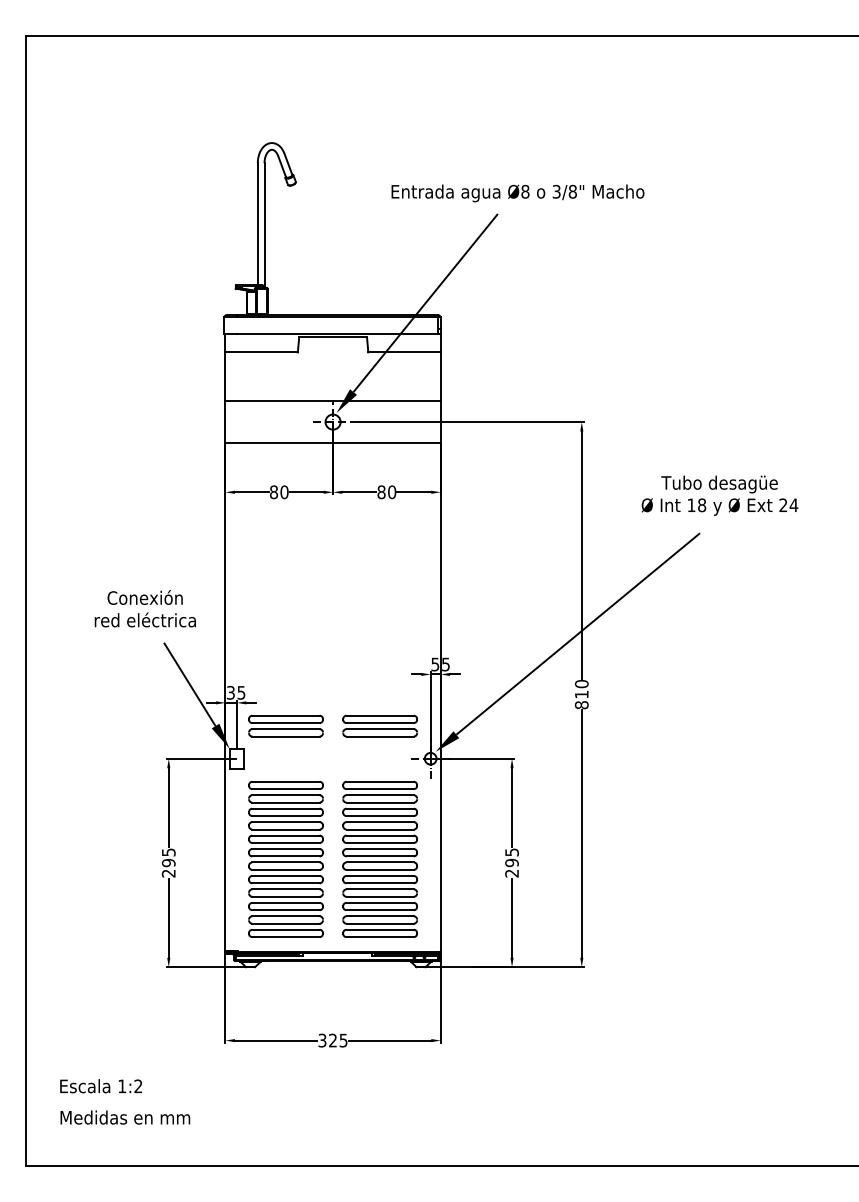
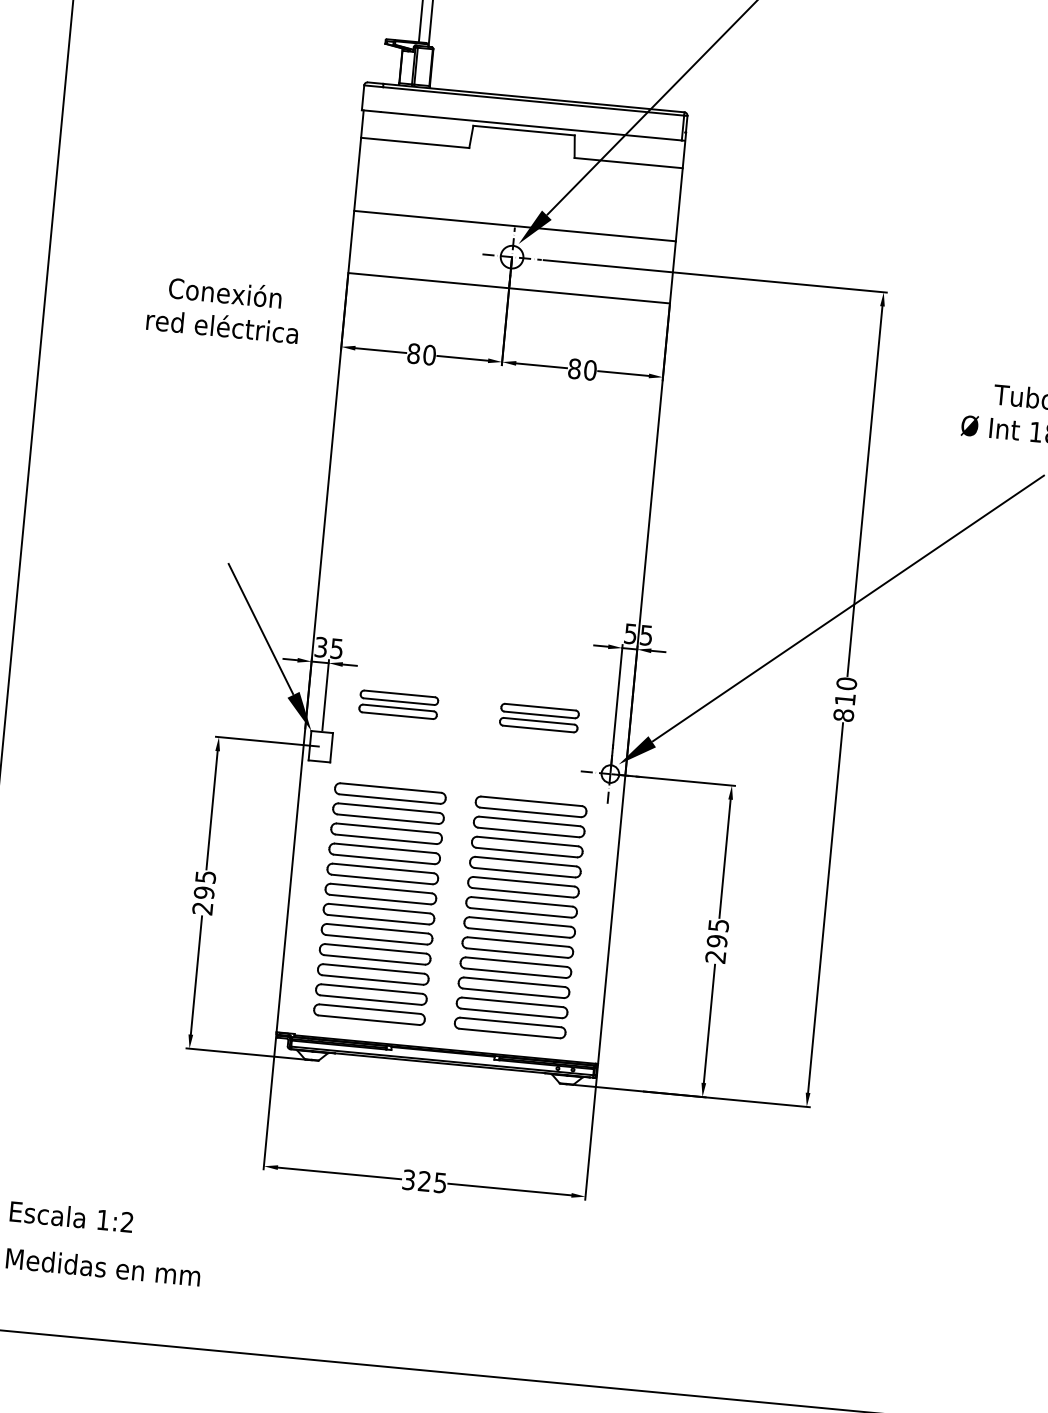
text: (144, 608) -> (222, 308), moved
part: (285, 725) -> (398, 703), size x0.7
part: (379, 725) -> (538, 717), size x0.7

